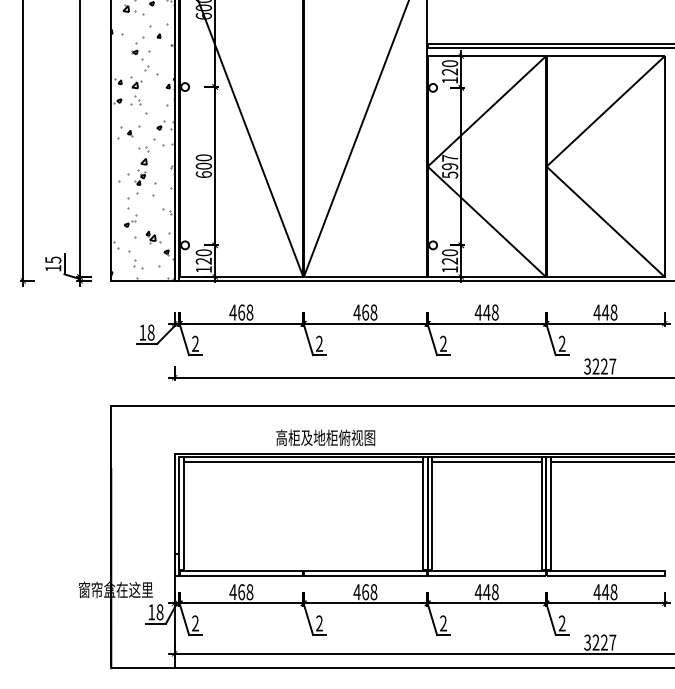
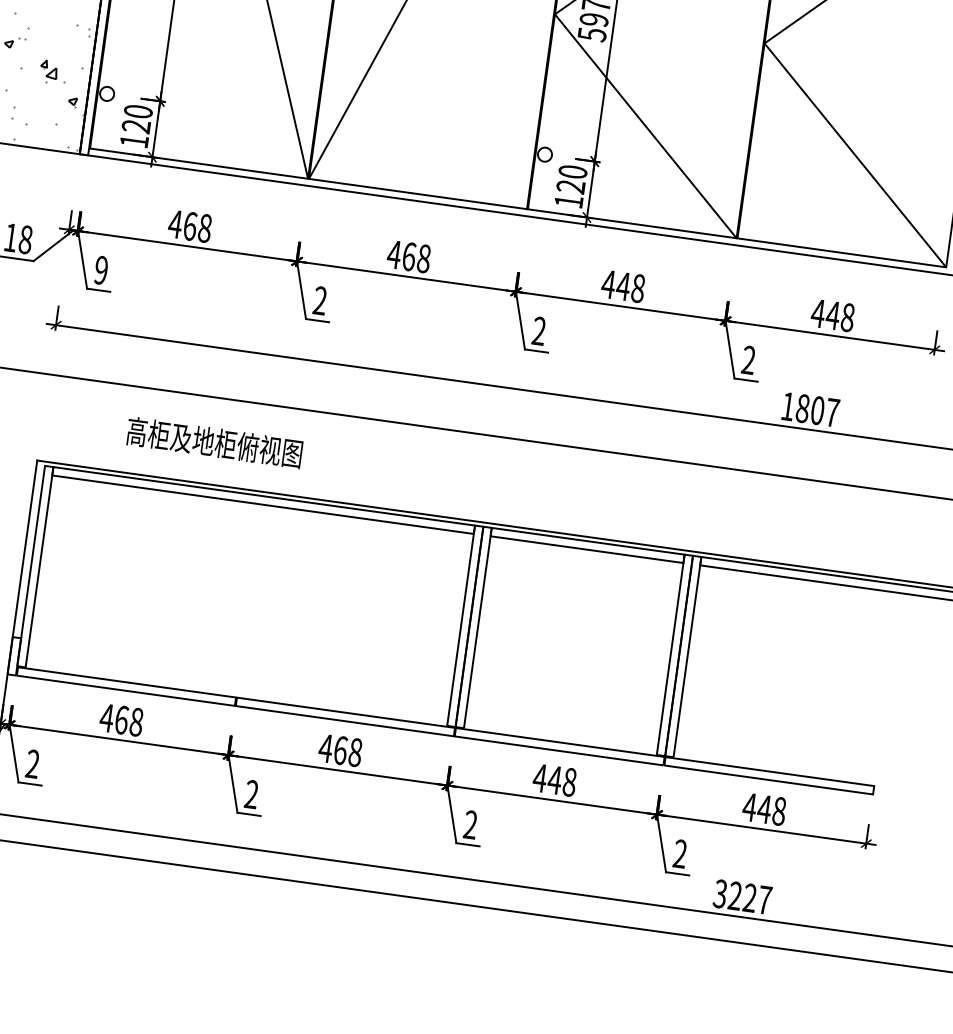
text: (195, 343) -> (101, 269), 2 -> 9
text: (595, 366) -> (802, 408), 3227 -> 1807
text: (325, 437) -> (214, 441), moved

